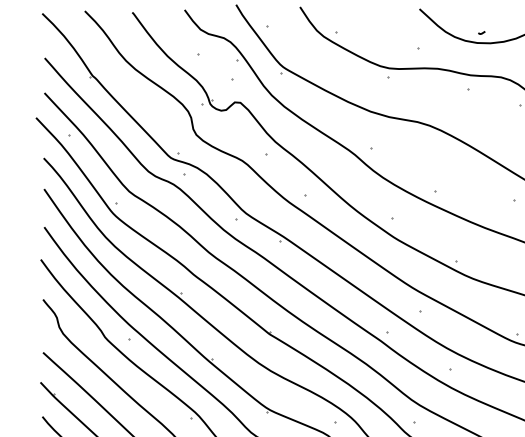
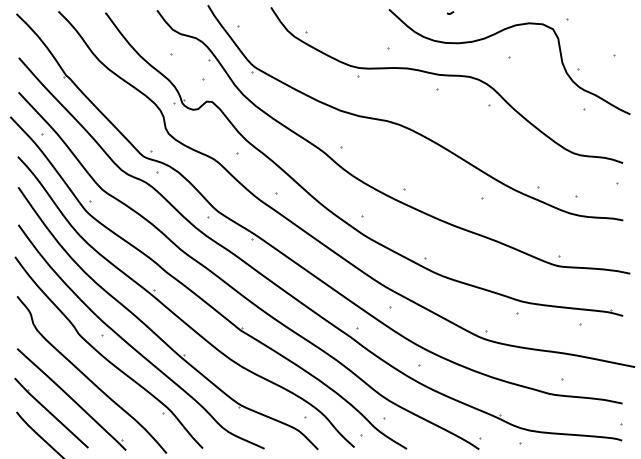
line: (481, 32) -> (450, 12), moved

